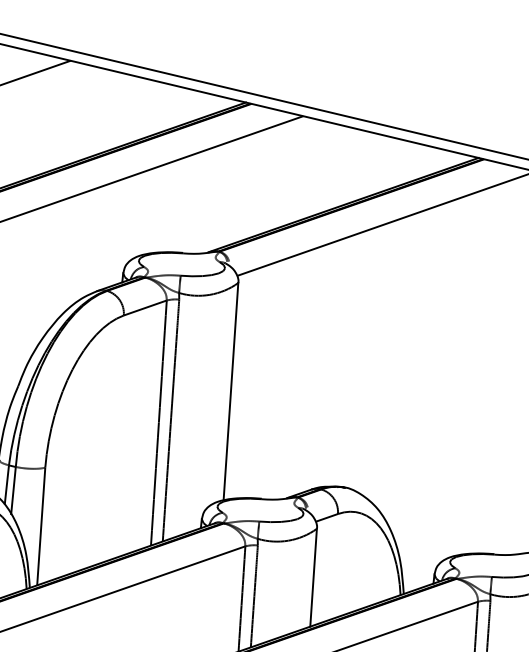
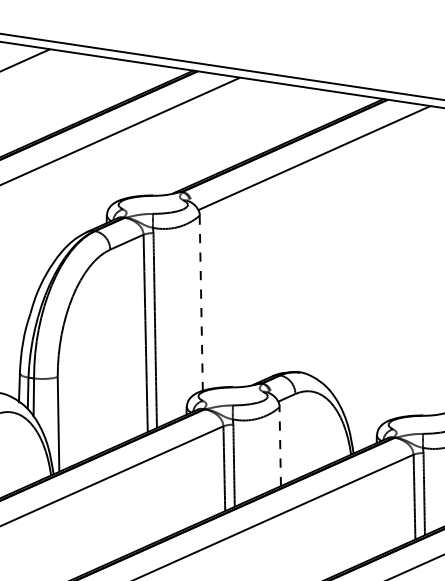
line: (231, 391) -> (201, 303), solid -> dashed
line: (313, 577) -> (280, 446), solid -> dashed

